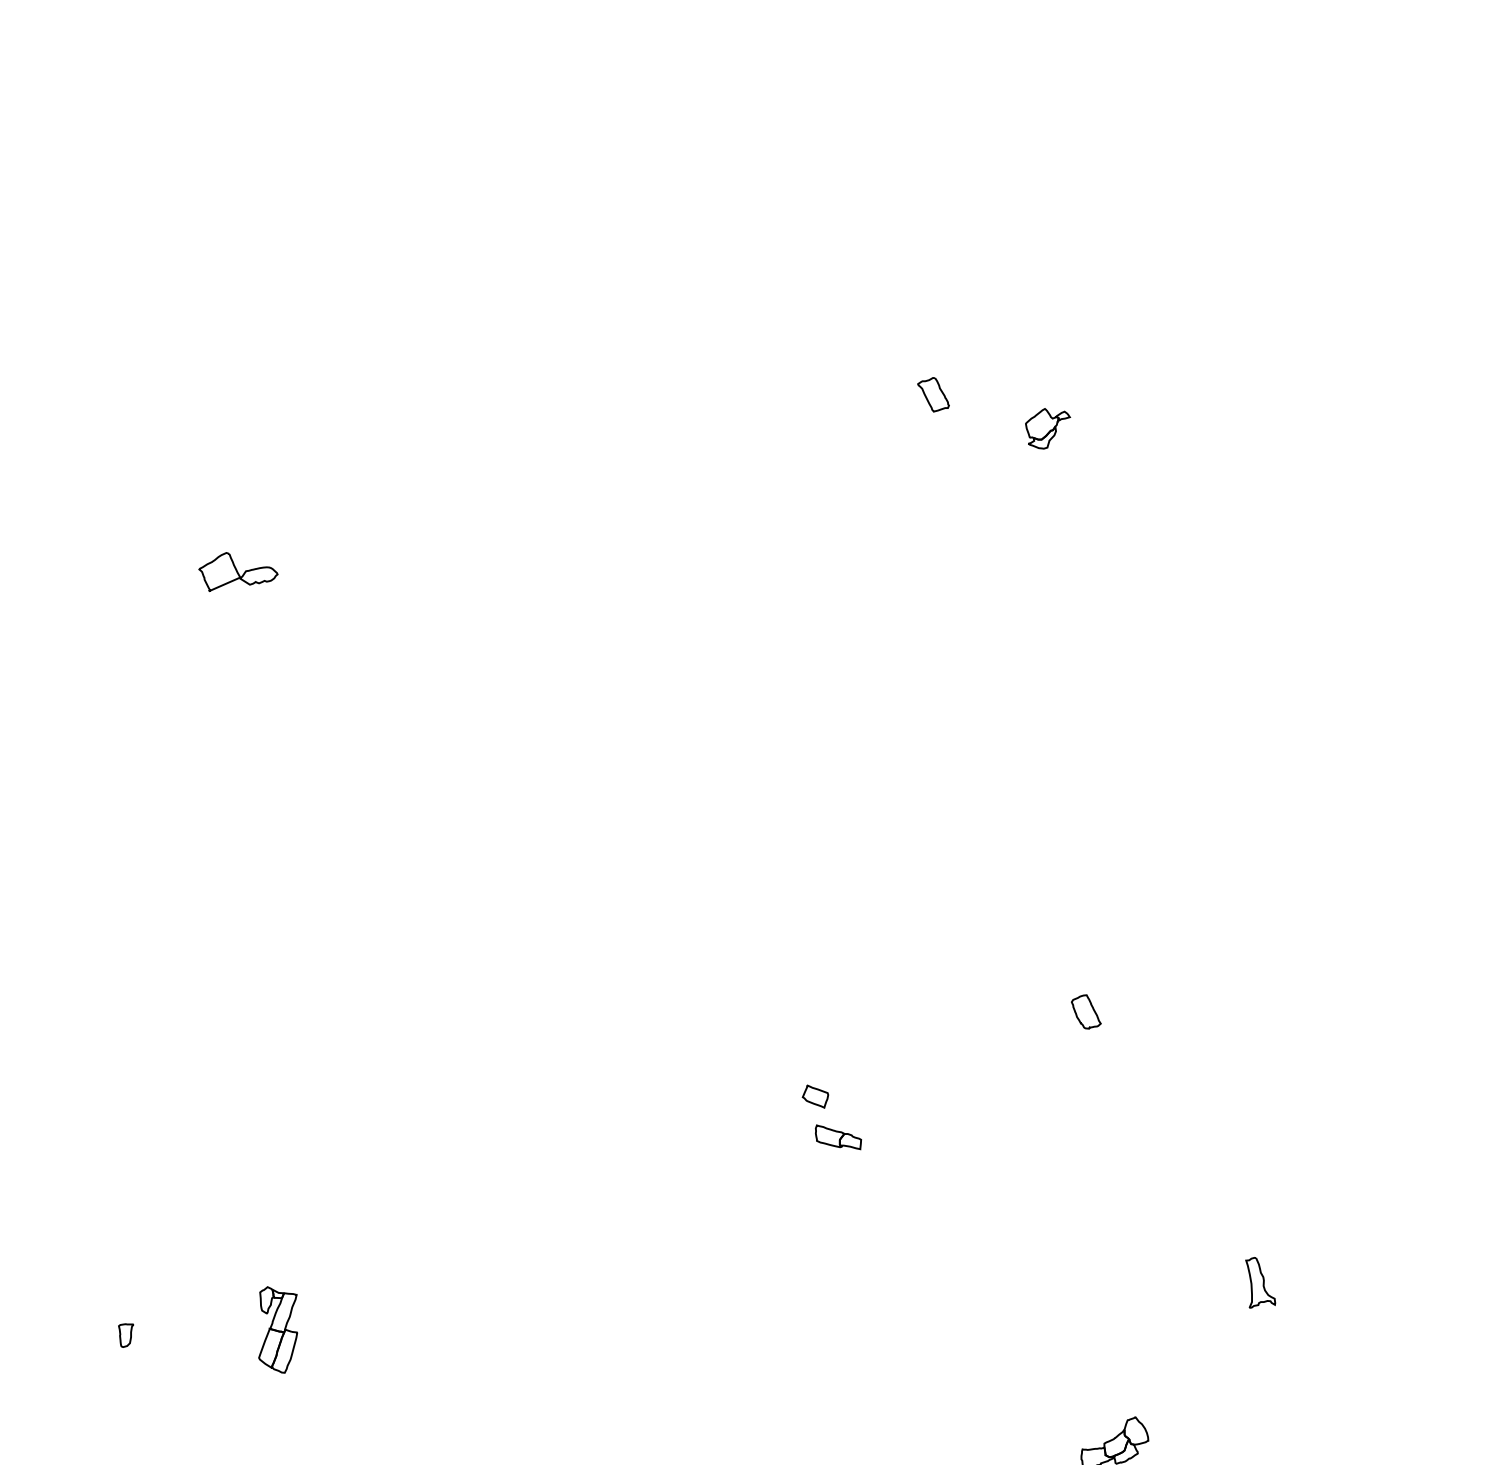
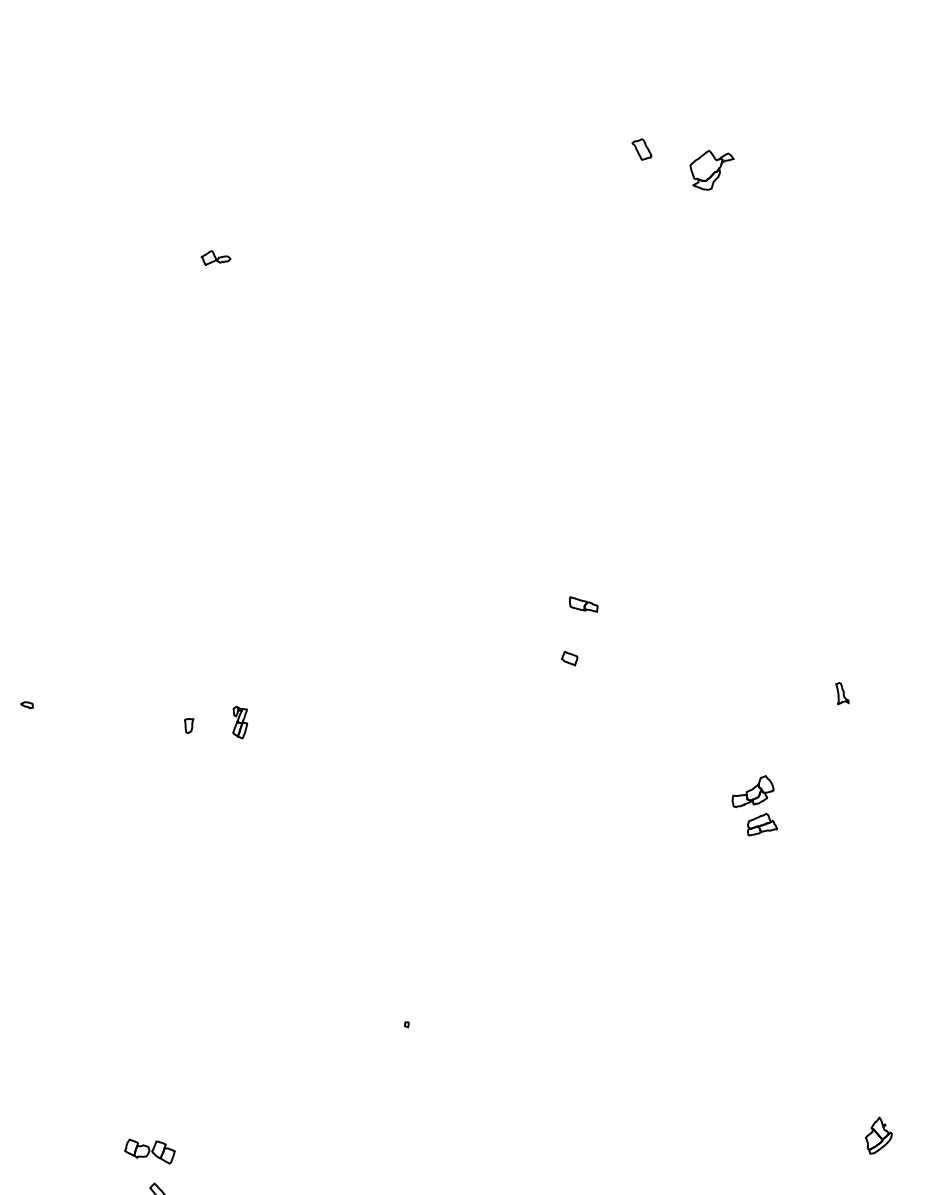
part: (1047, 428) -> (711, 170), size x1.6
part: (237, 570) -> (215, 257), size x0.6
part: (1086, 1011) -> (735, 527), removed
part: (815, 1096) -> (569, 658), moved
part: (1260, 1282) -> (842, 693), size x0.7
part: (276, 1329) -> (239, 722), size x0.6
part: (126, 1334) -> (189, 725), moved

